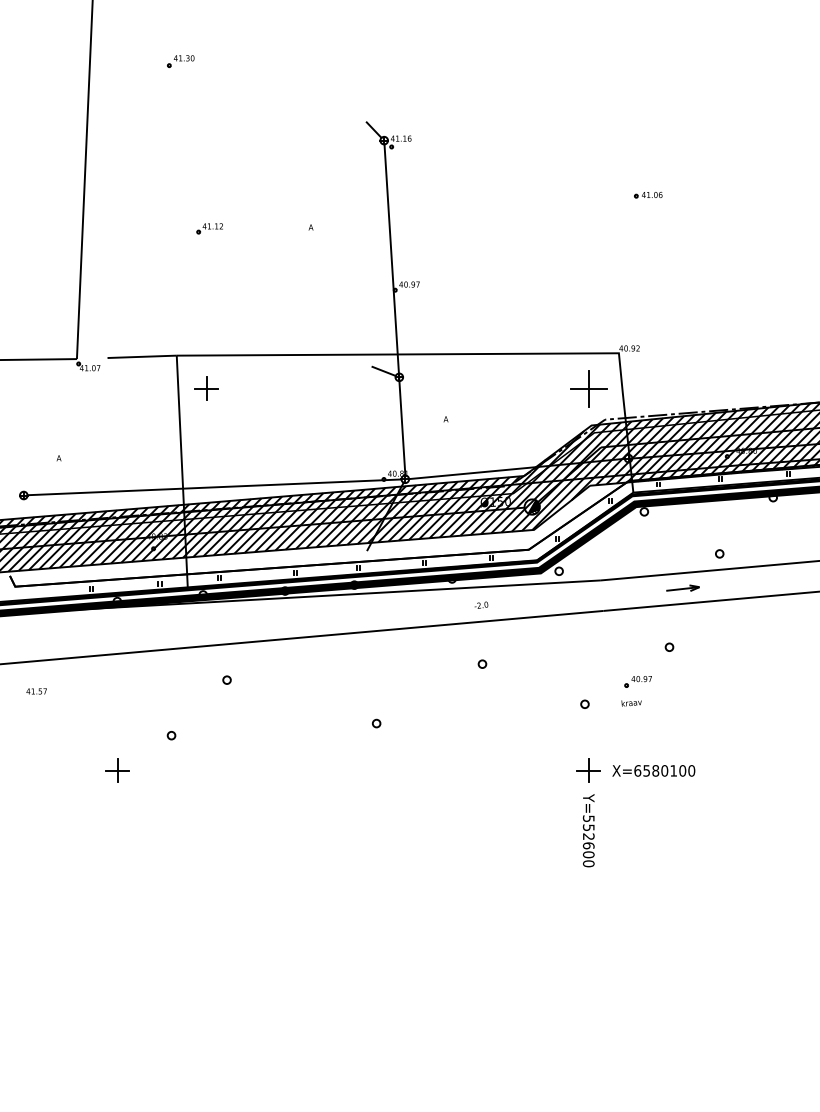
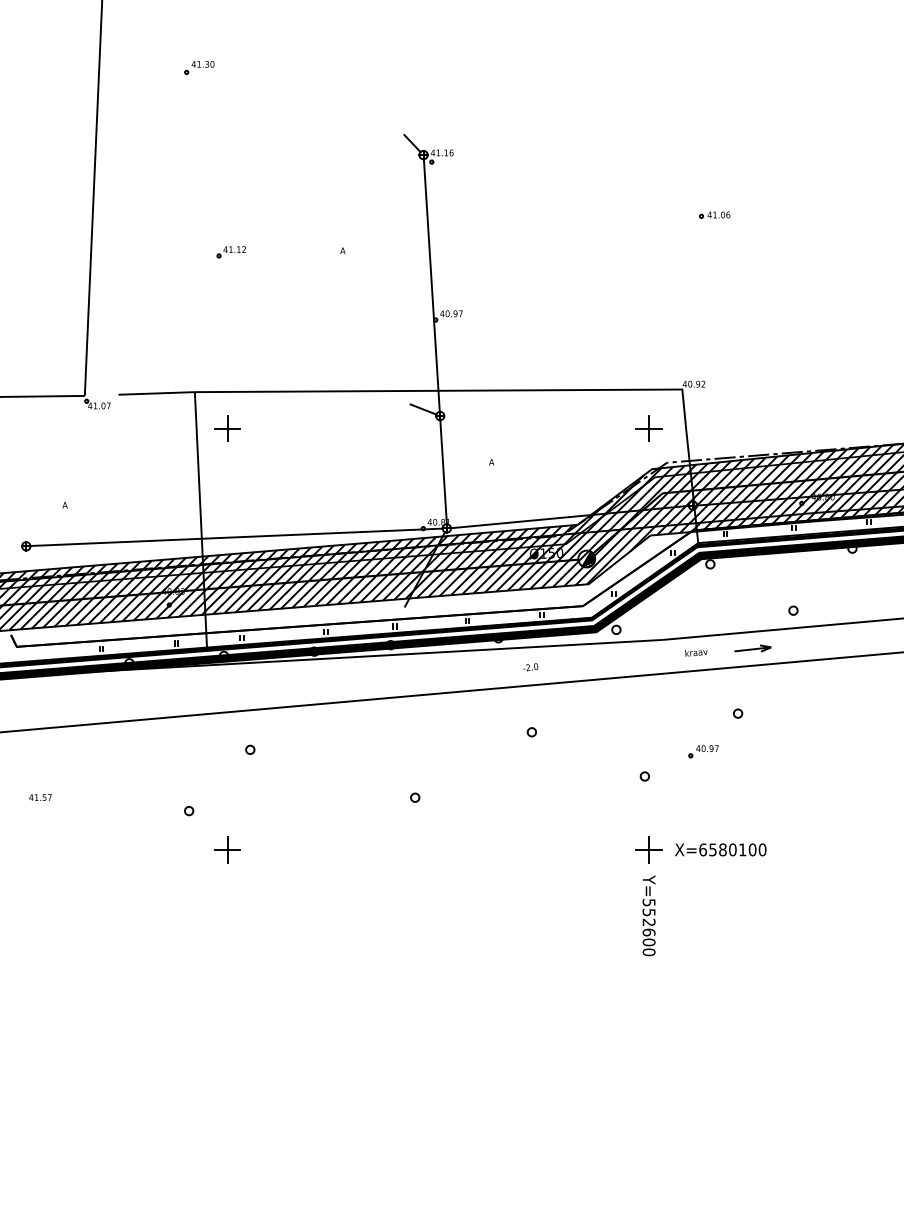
part: (588, 388) -> (648, 428), size x0.62
text: (36, 691) -> (40, 797), moved
text: (631, 703) -> (696, 653), moved
part: (117, 770) -> (227, 849), moved

